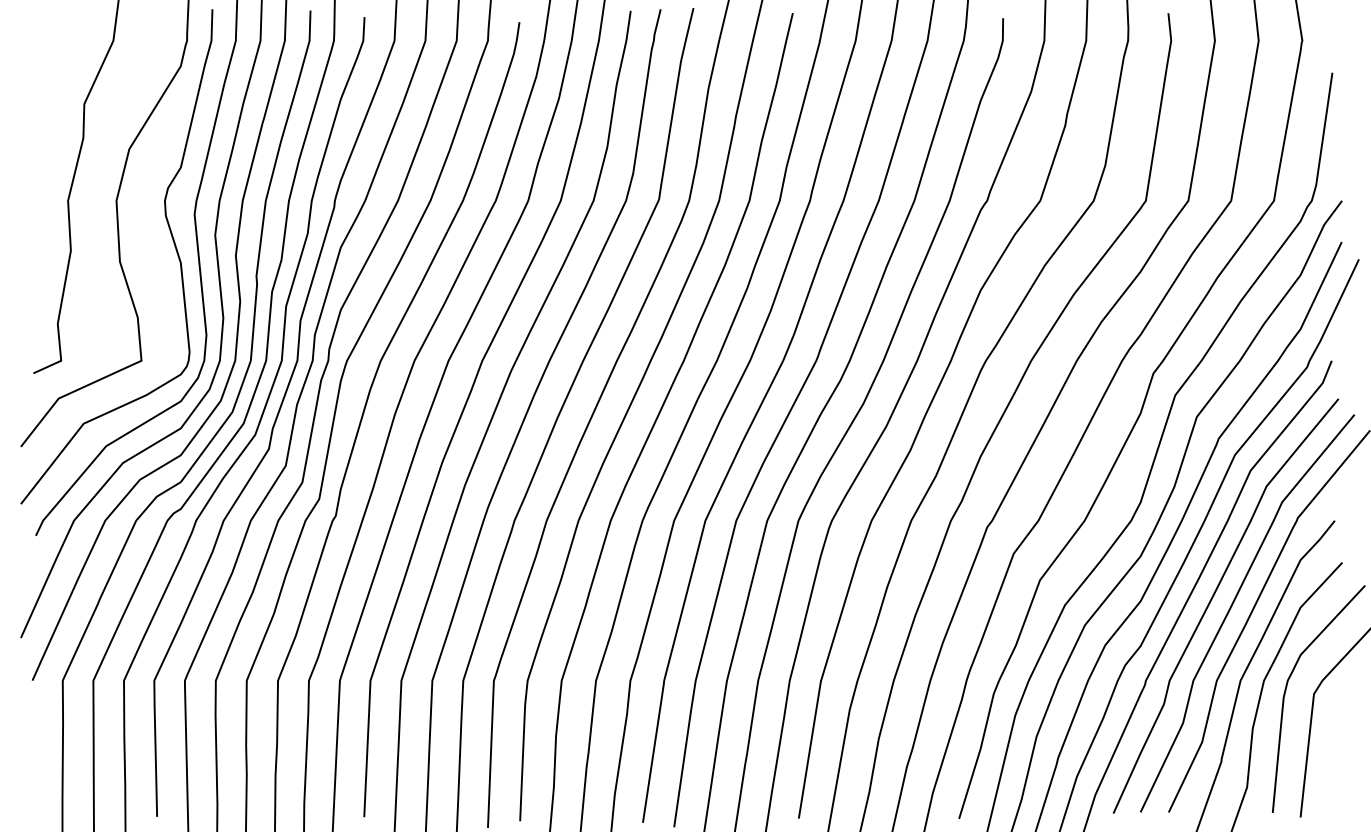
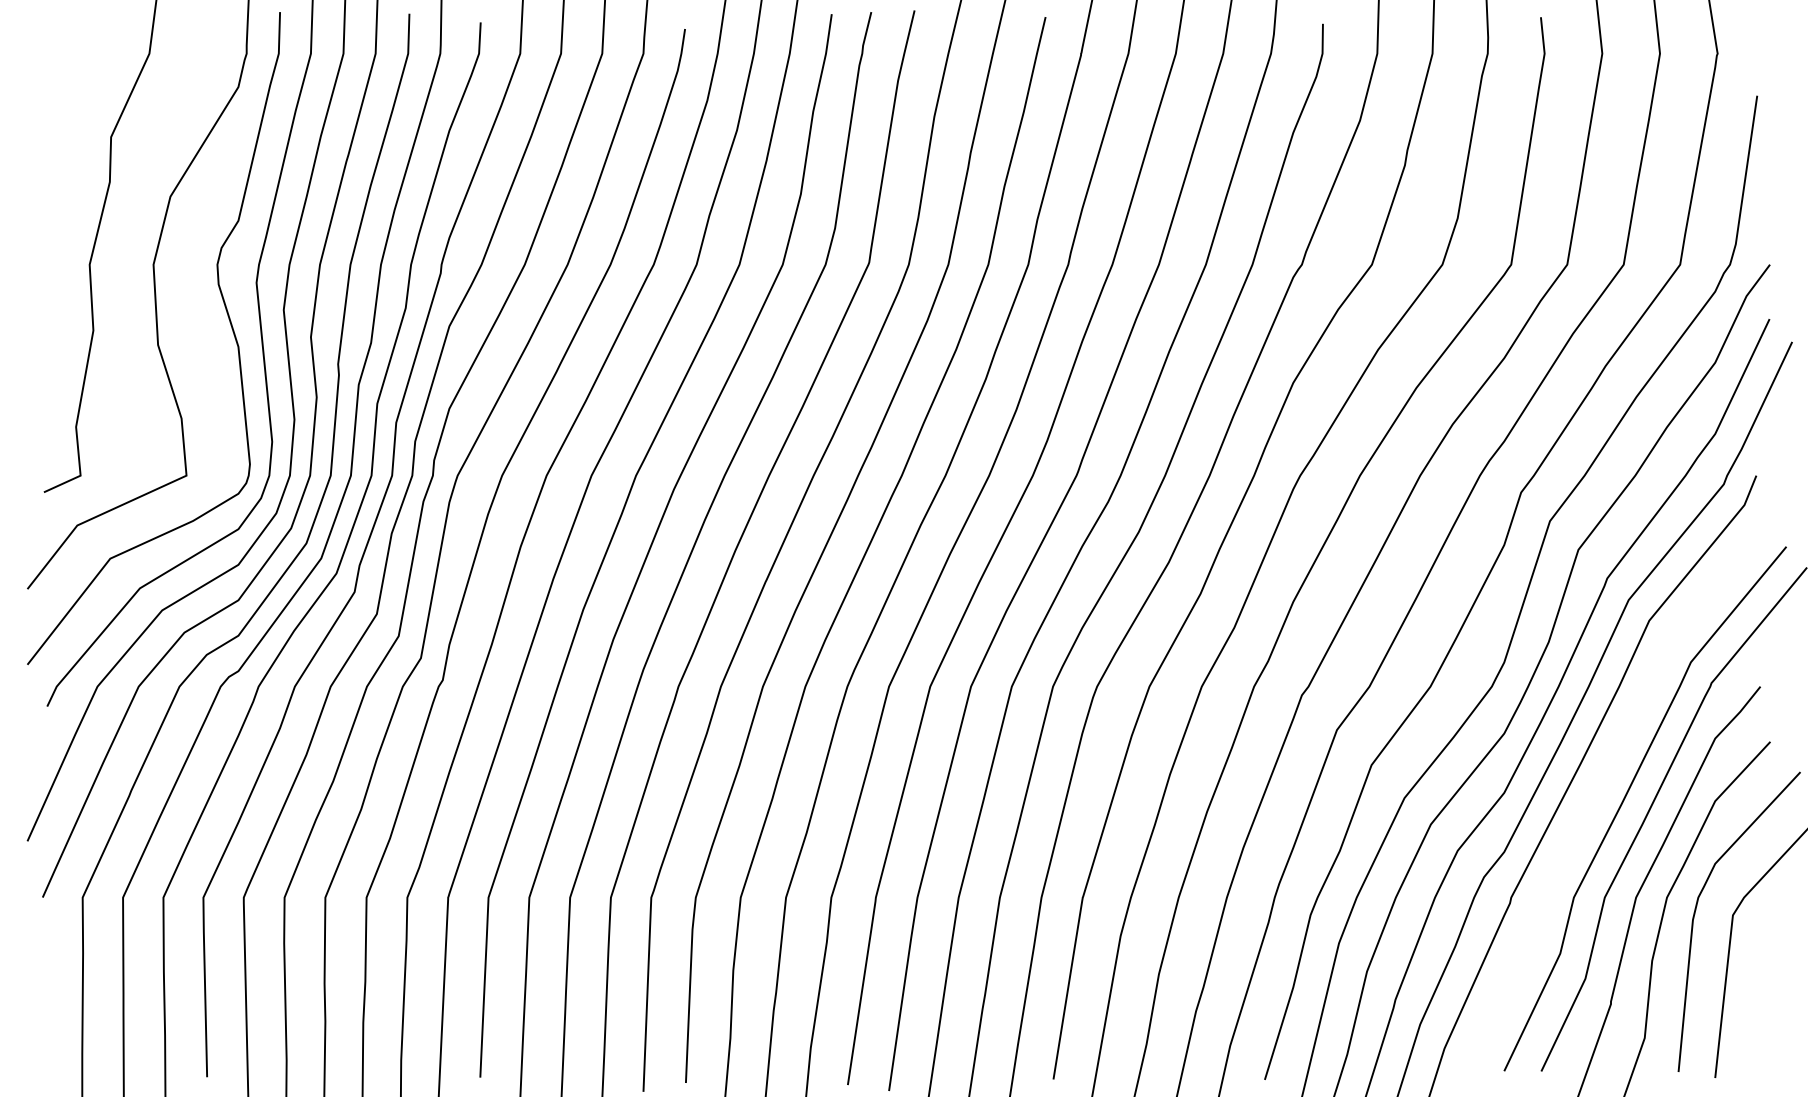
curve: (1212, 598) -> (1599, 789), removed

